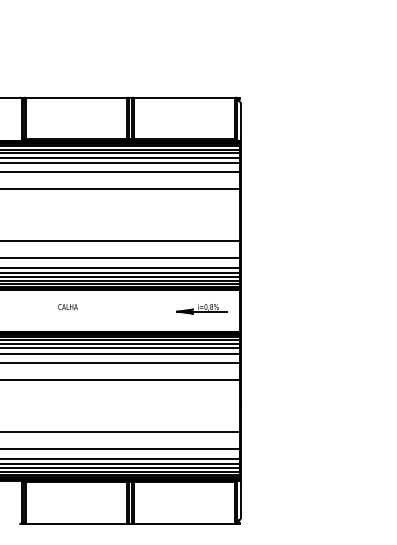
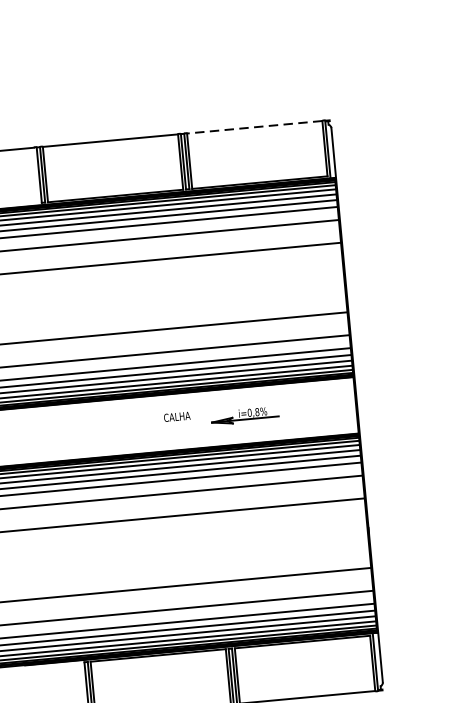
line: (183, 98) -> (253, 127), solid -> dashed
text: (67, 307) -> (176, 417), moved
part: (201, 309) -> (244, 416), moved

